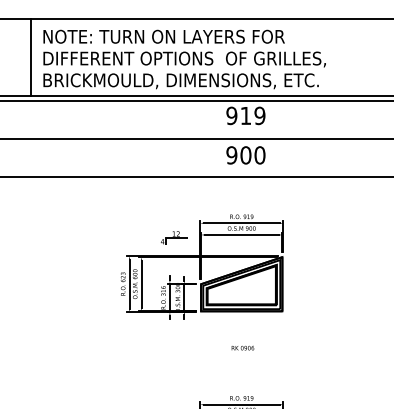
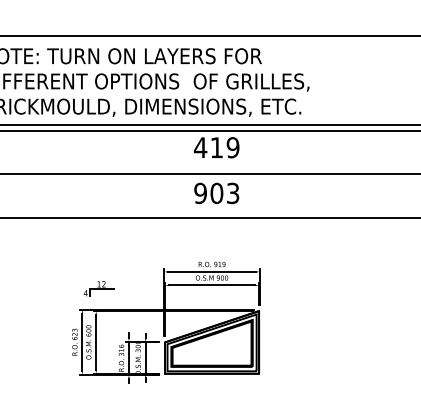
text: (231, 115) -> (200, 147), 919 -> 419
text: (259, 155) -> (232, 193), 900 -> 903
part: (174, 237) -> (99, 288), moved

